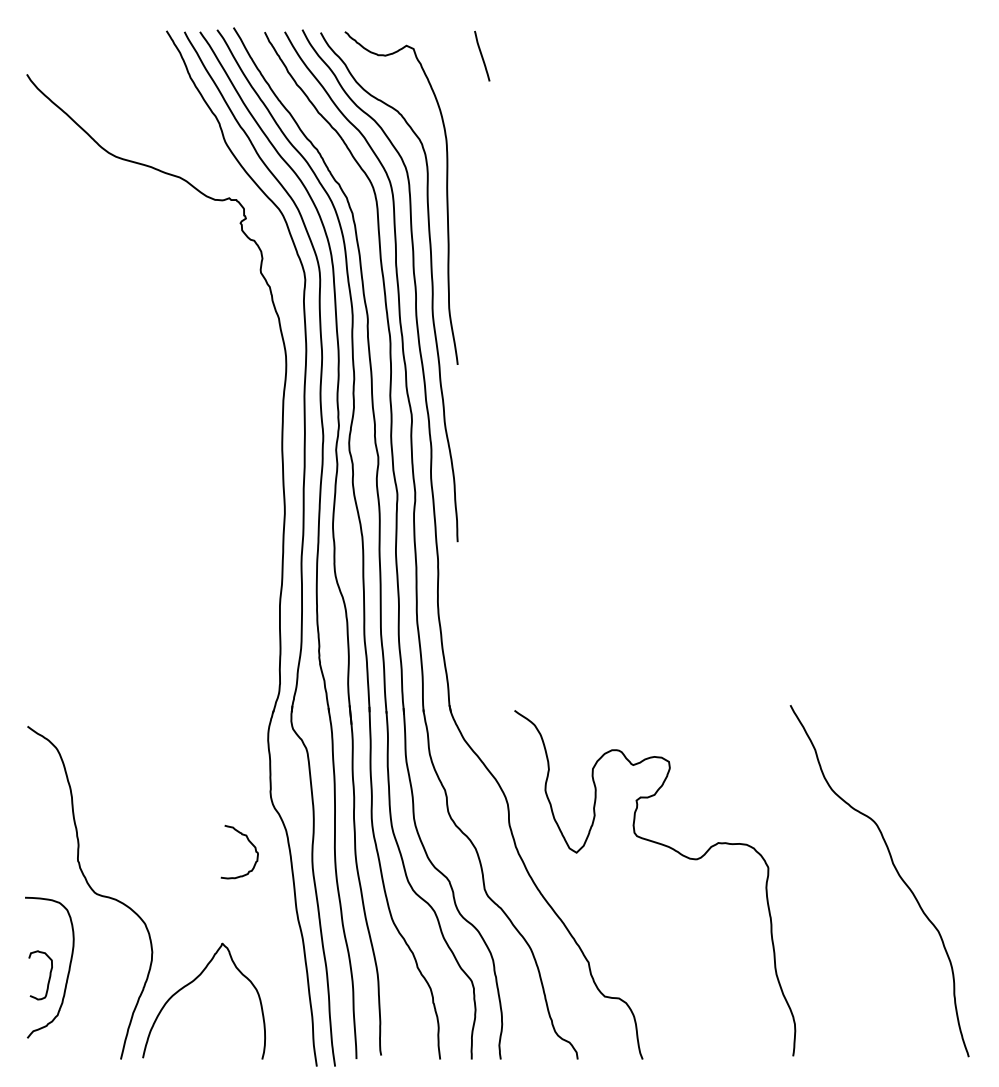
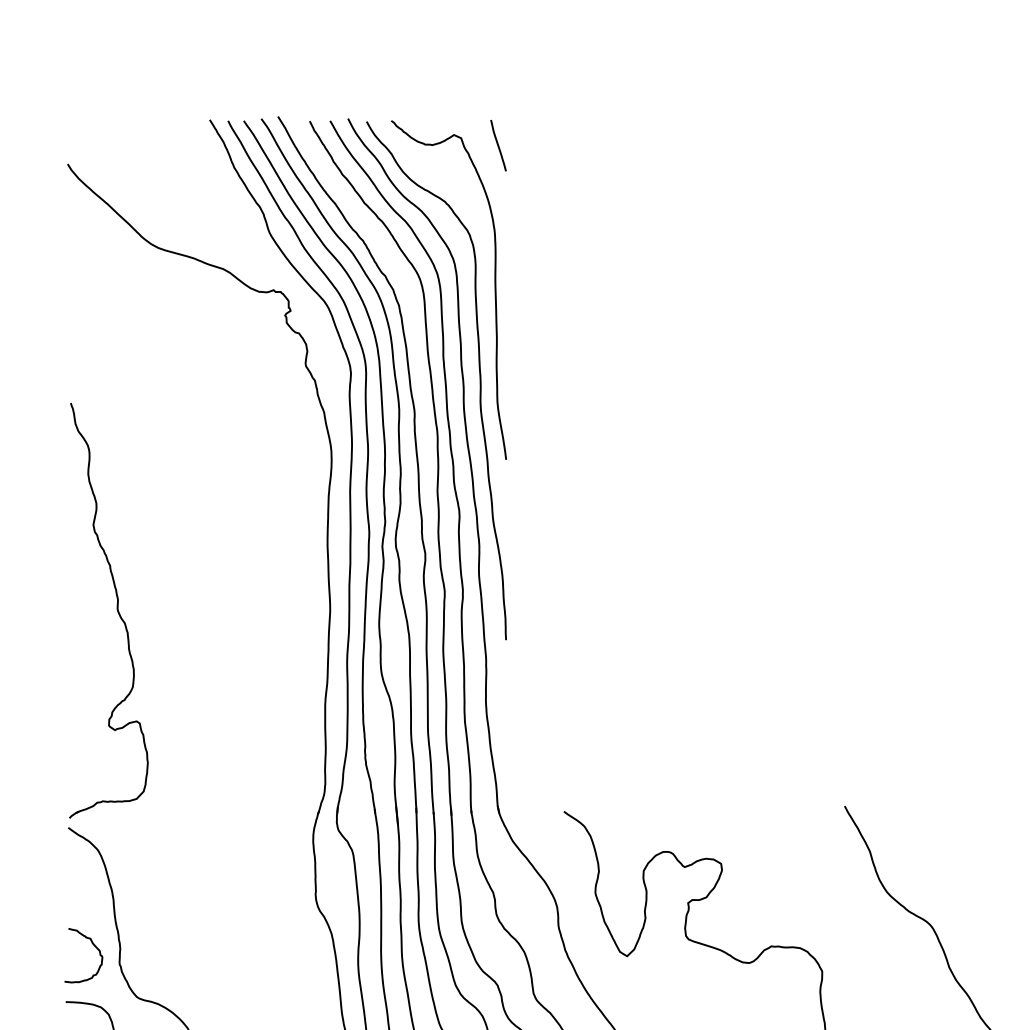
line: (482, 55) -> (498, 144), moved
part: (75, 513) -> (117, 611), added
curve: (249, 842) -> (93, 945), moved

